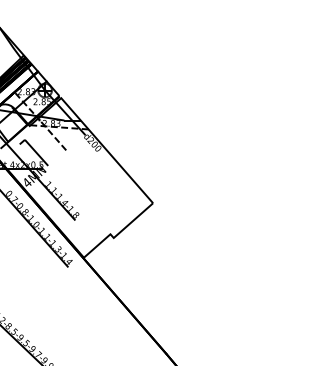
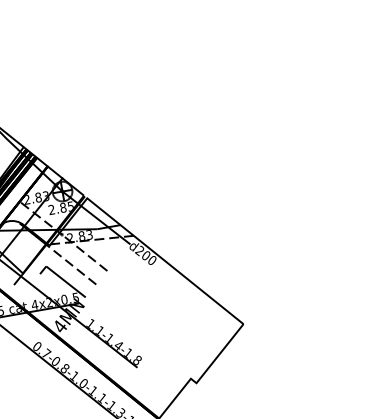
line: (42, 141) -> (71, 264), added

